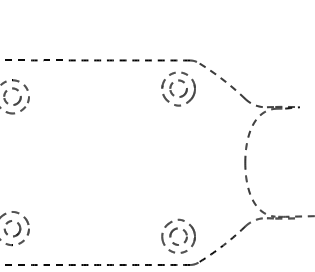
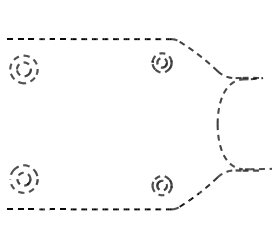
part: (177, 88) -> (161, 62), size x0.7
part: (177, 236) -> (161, 185), size x0.7

